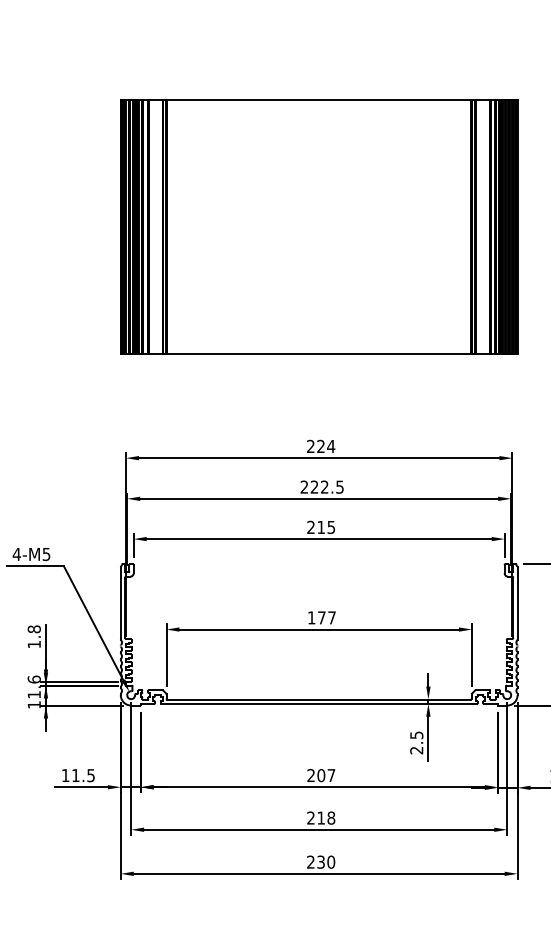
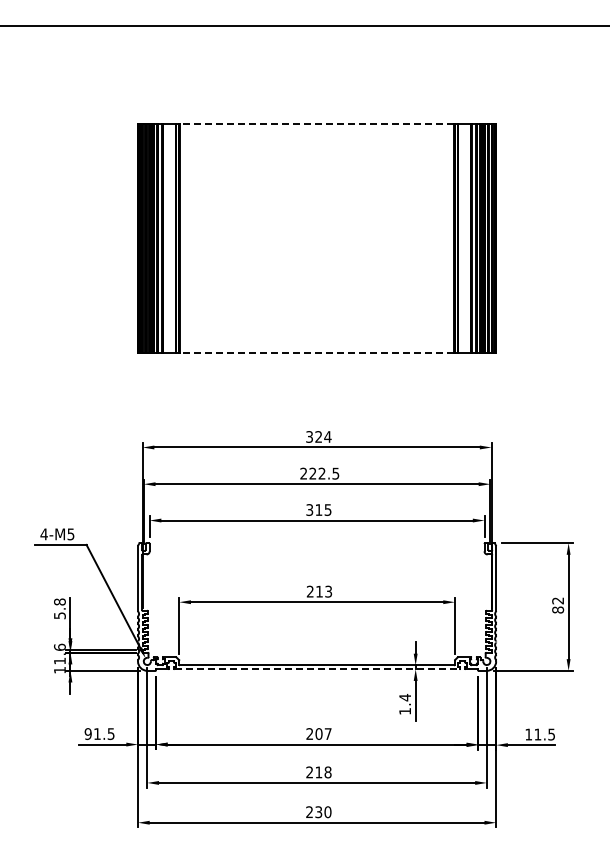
line: (318, 100) -> (316, 124), solid -> dashed
line: (318, 354) -> (316, 353), solid -> dashed
text: (310, 445) -> (309, 436), 224 -> 324
text: (310, 526) -> (309, 509), 215 -> 315
text: (321, 617) -> (319, 591), 177 -> 213
text: (33, 644) -> (59, 615), 1.8 -> 5.8
line: (319, 704) -> (317, 669), solid -> dashed
text: (417, 741) -> (405, 703), 2.5 -> 1.4
text: (64, 776) -> (87, 734), 11.5 -> 91.5

